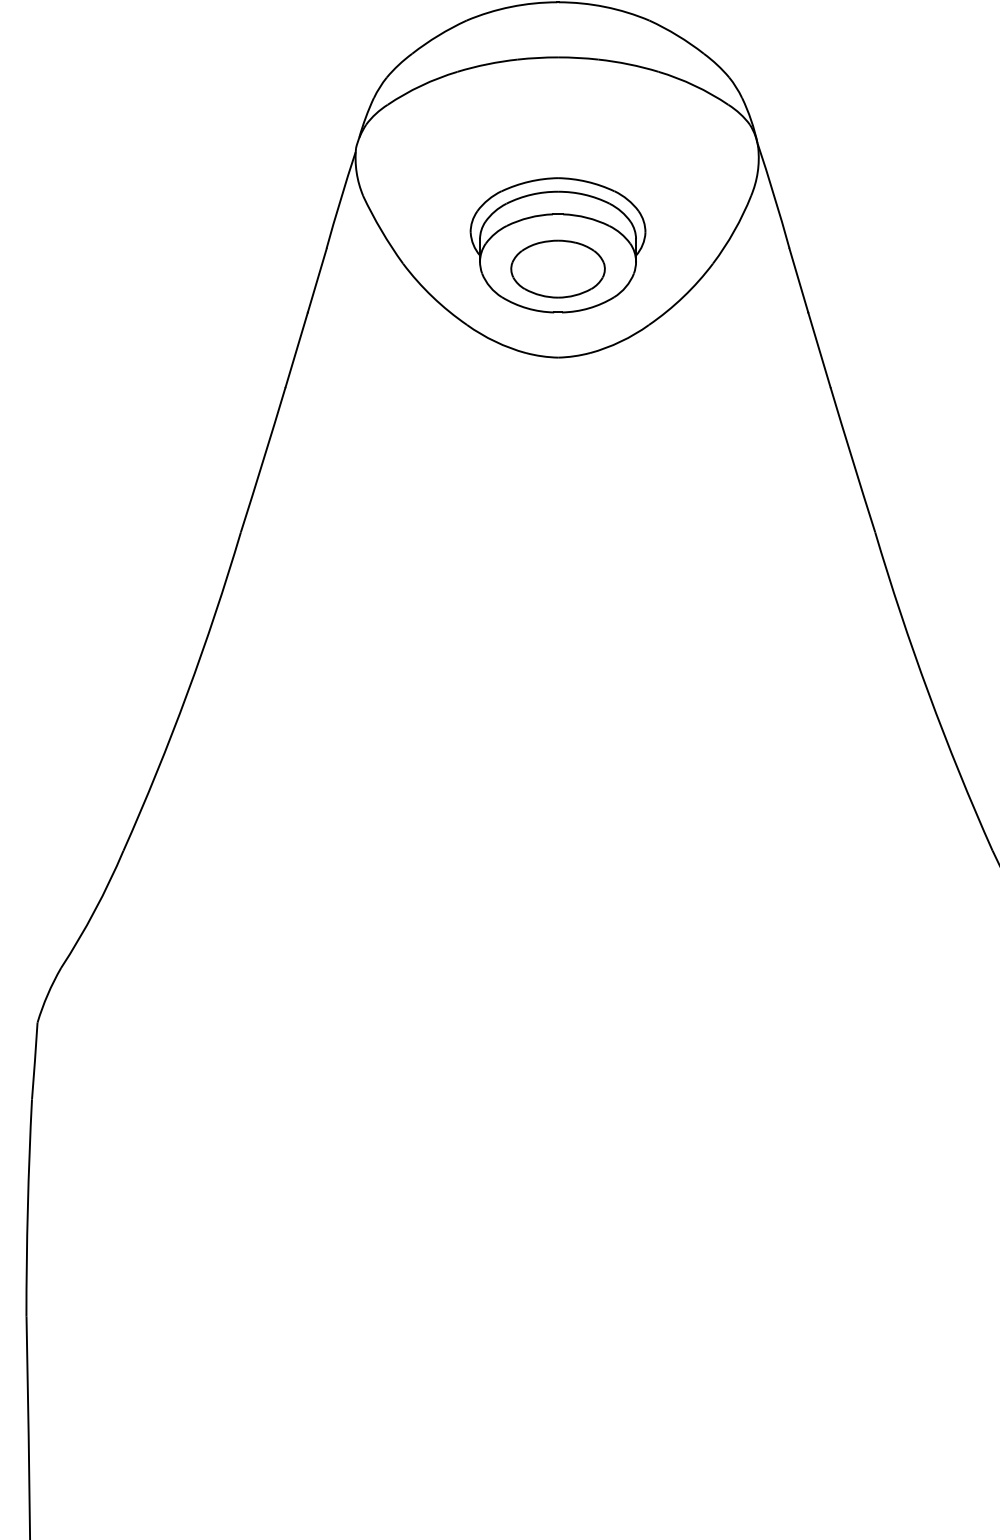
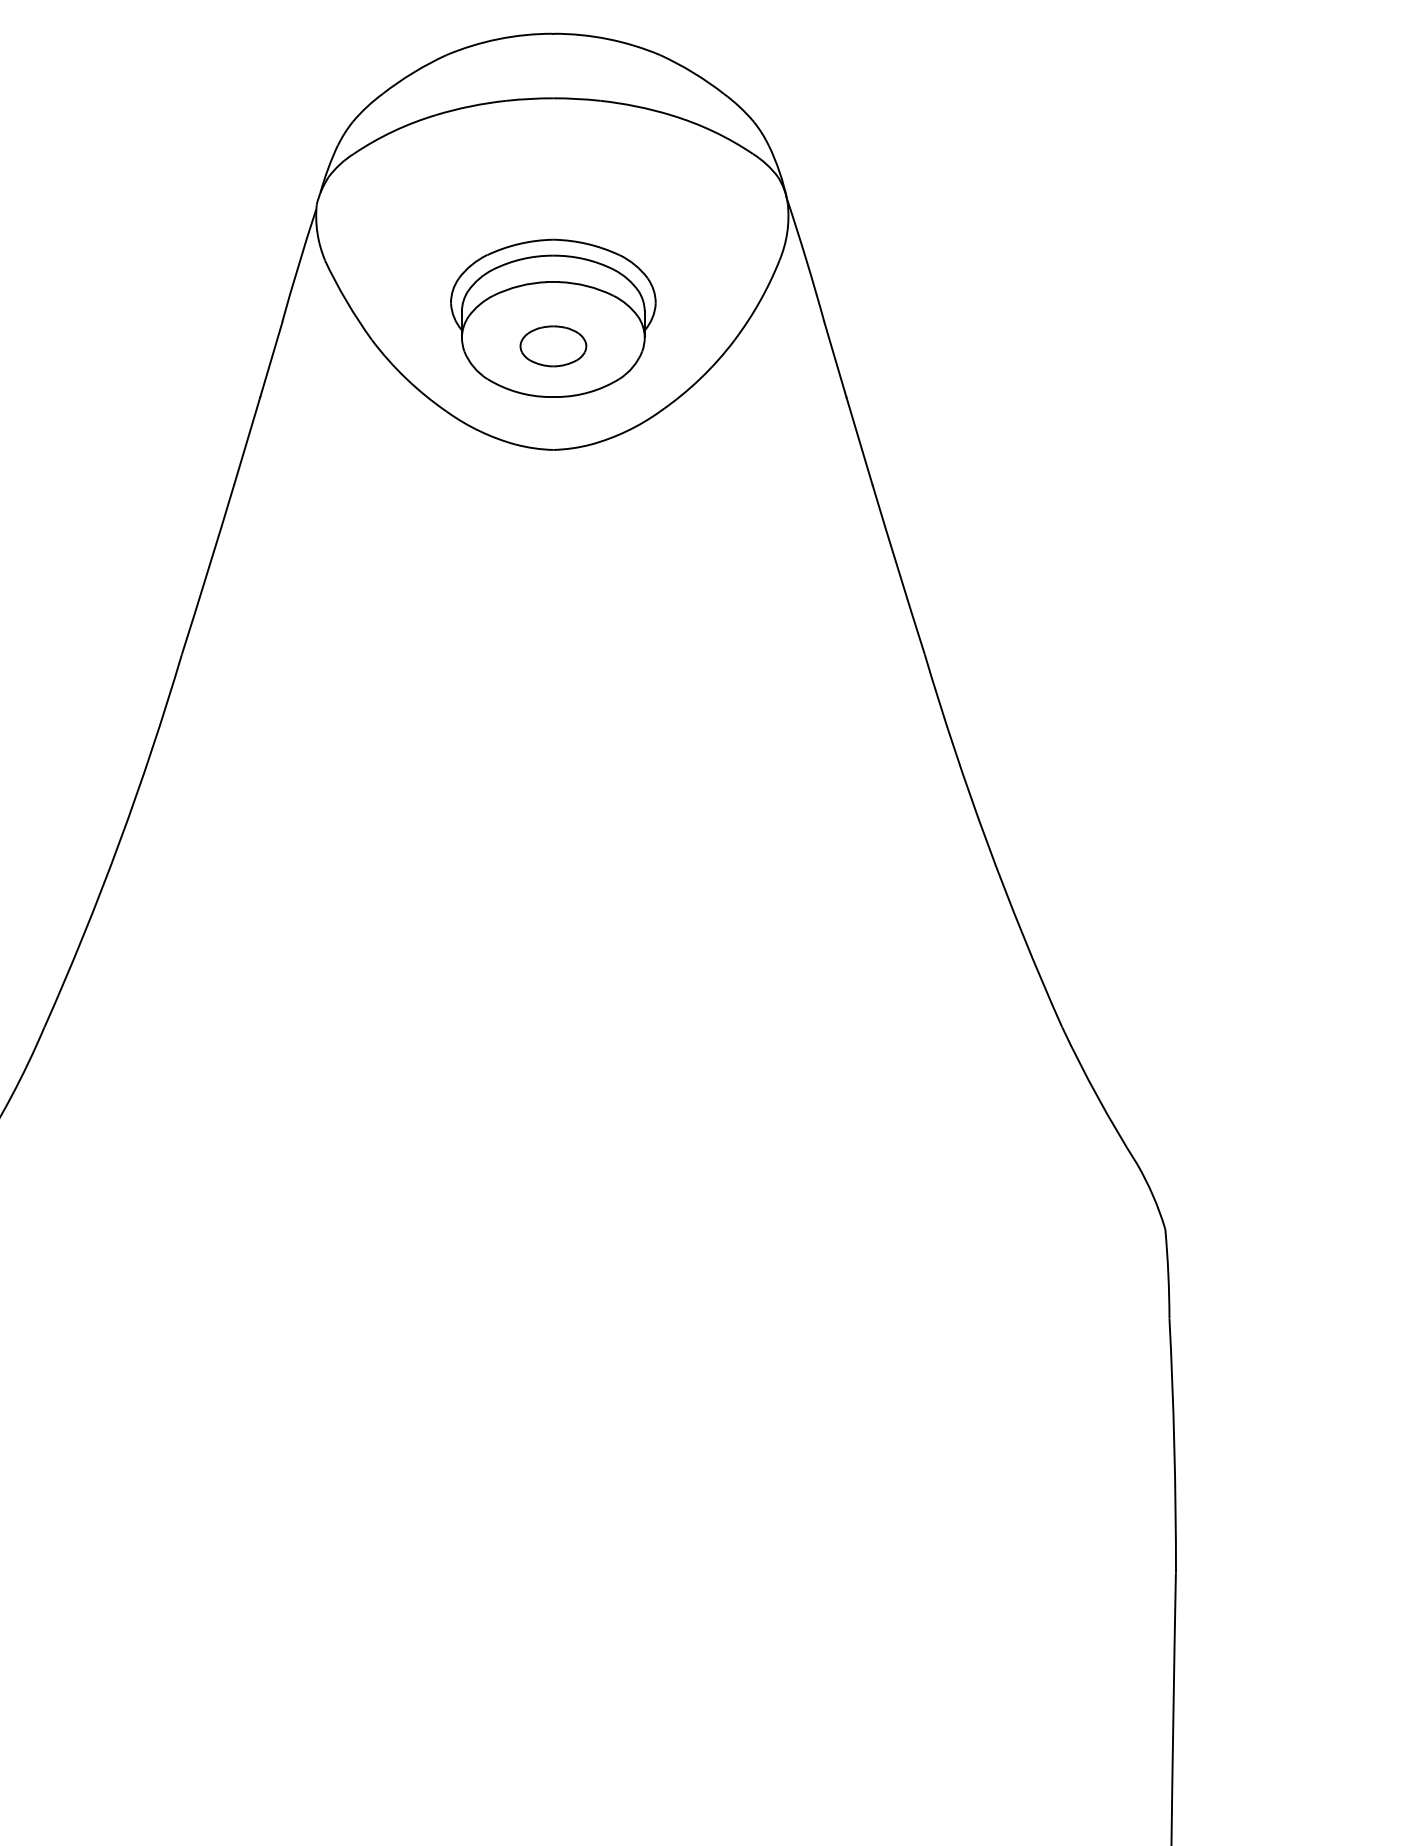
part: (558, 269) -> (553, 346), size x0.6

